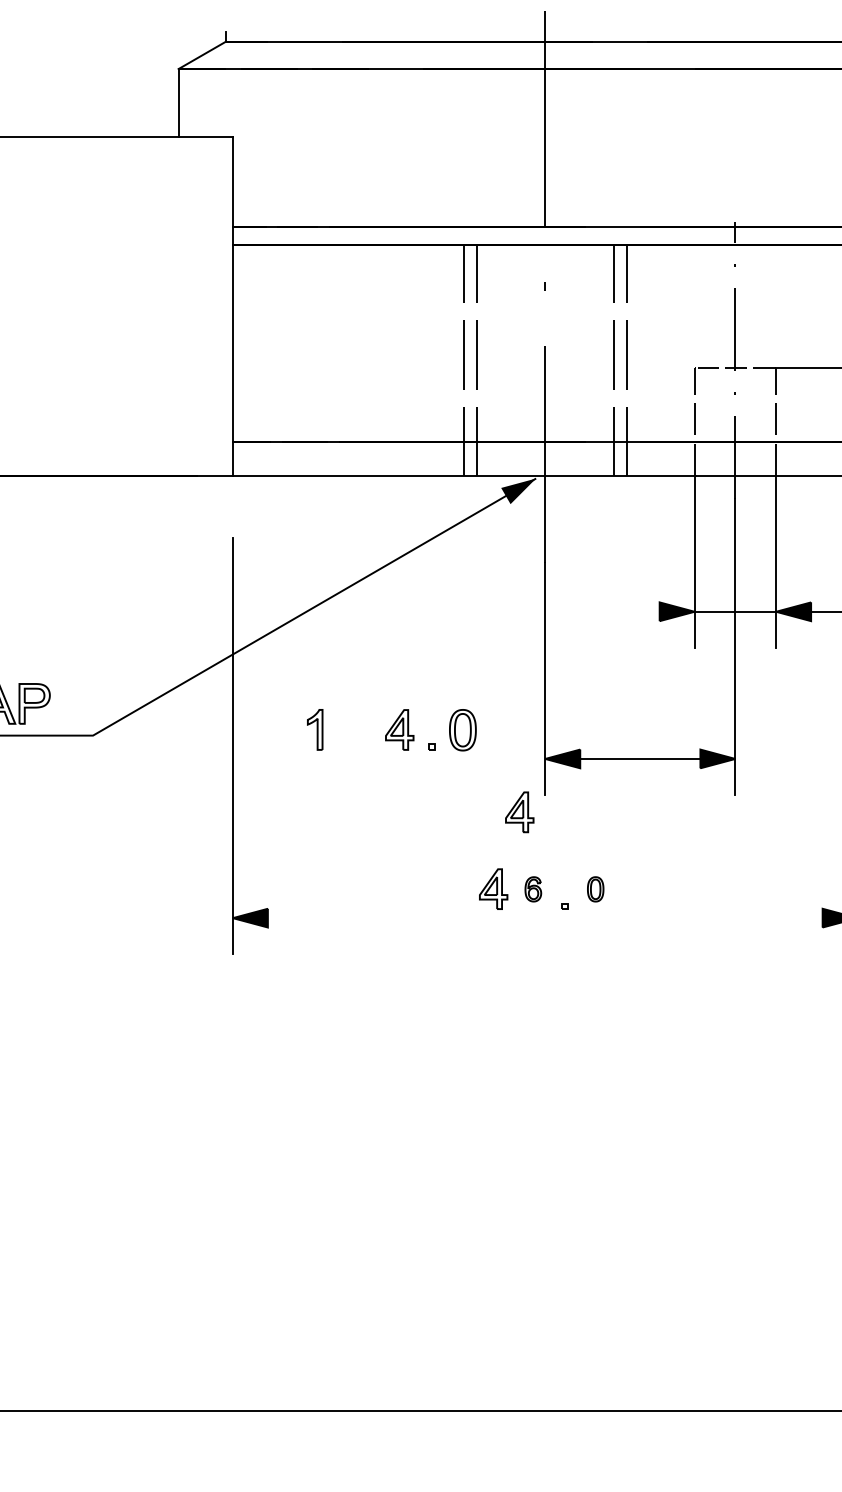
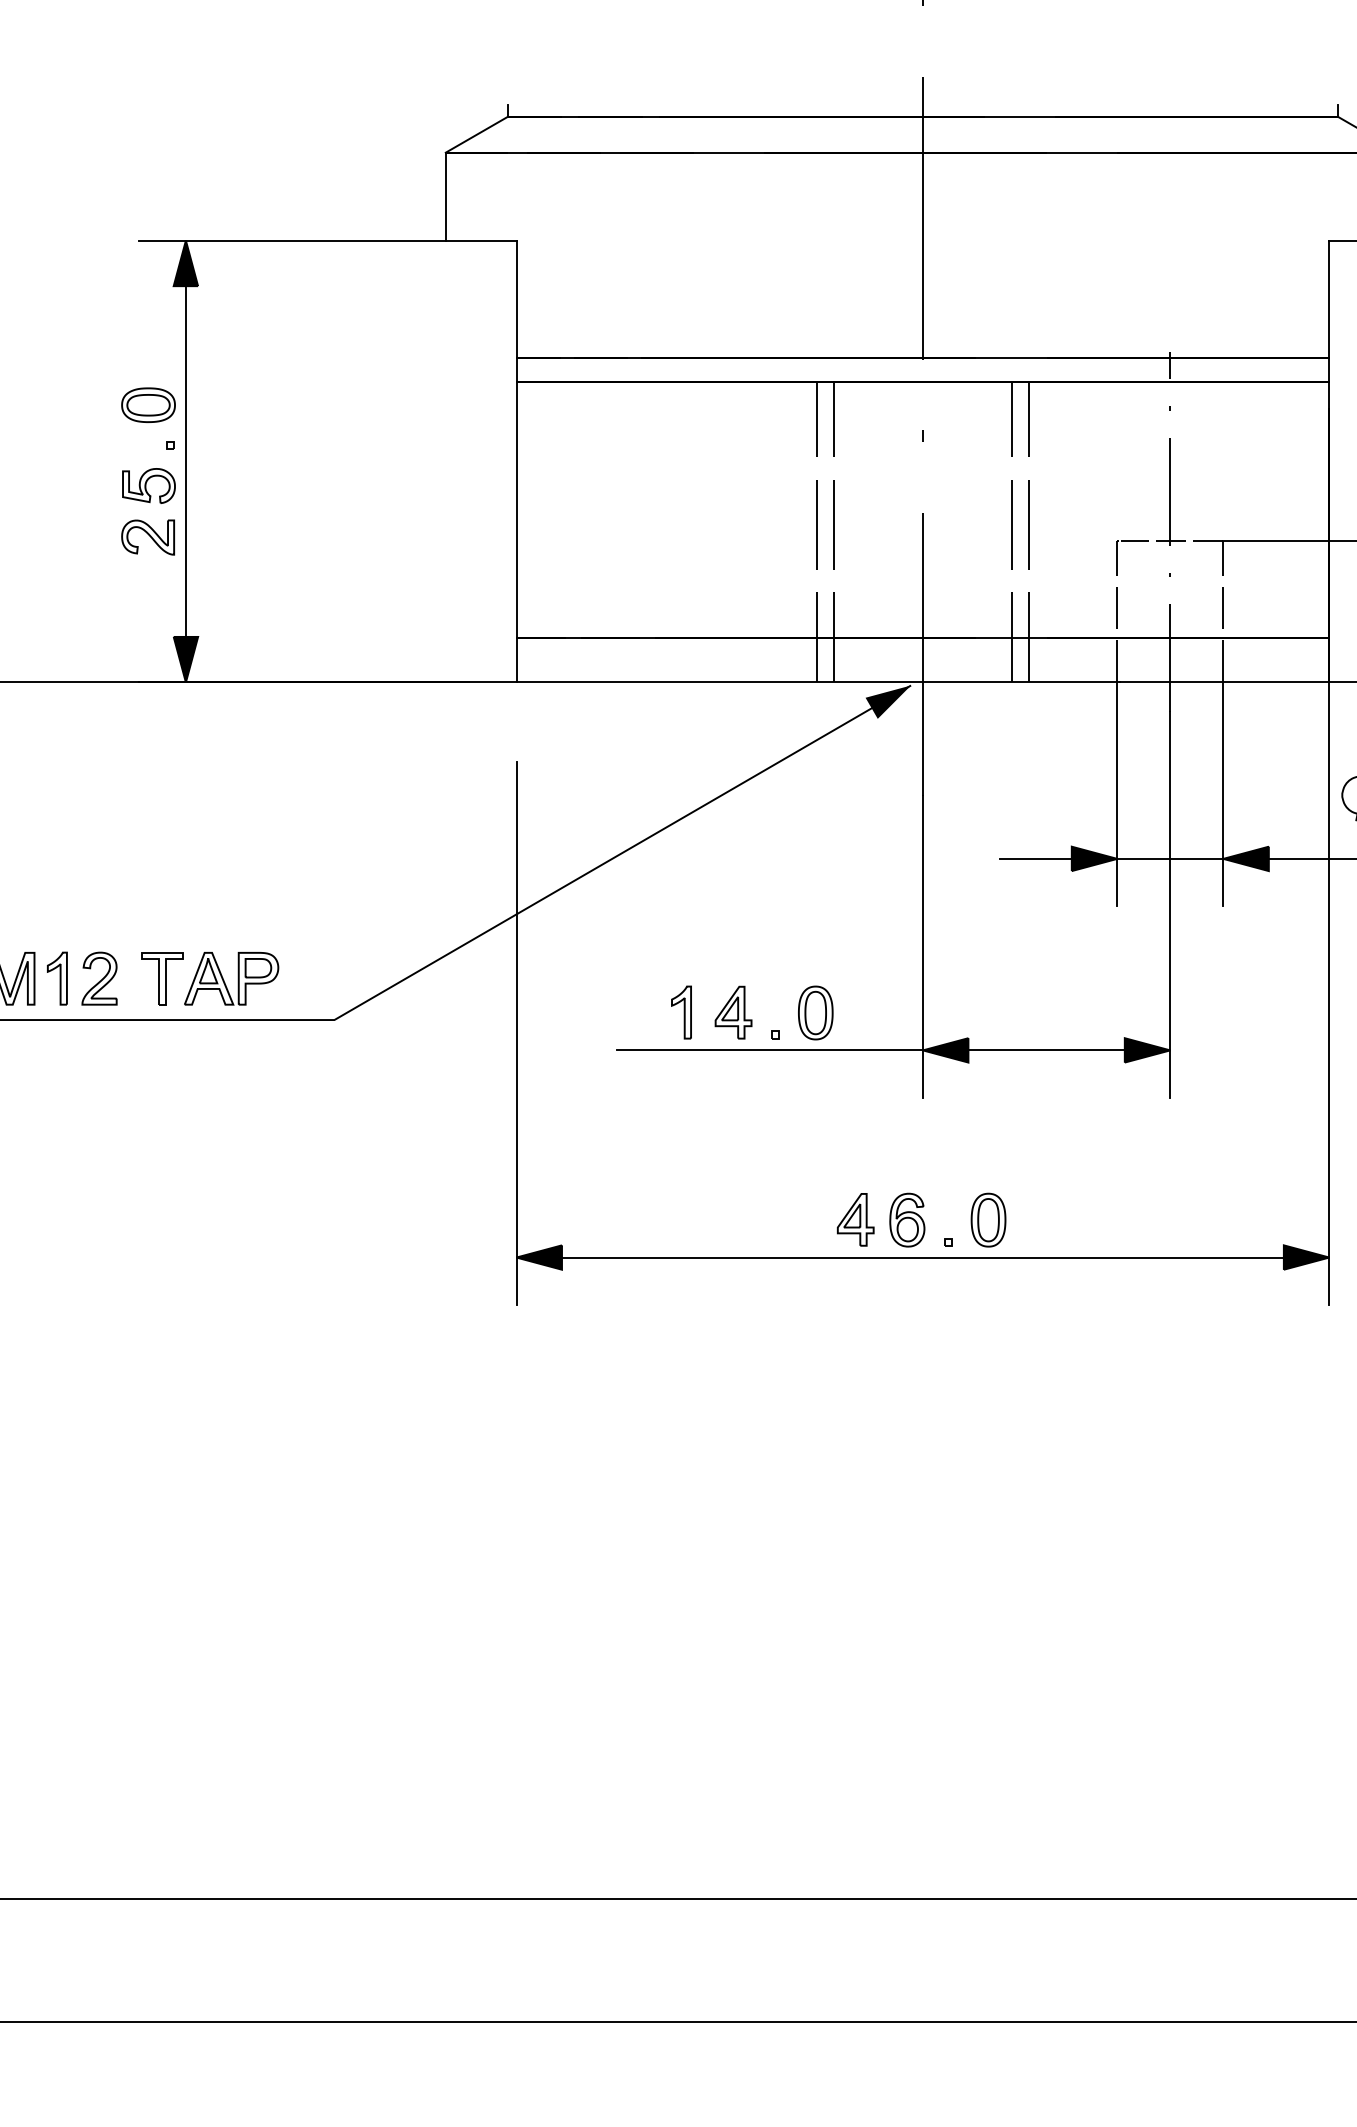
line: (631, 611) -> (1035, 858), added
part: (315, 729) -> (681, 1012), moved
line: (427, 759) -> (769, 1050), added
part: (519, 812) -> (889, 1119), removed
part: (533, 888) -> (907, 1219), size x1.67
part: (595, 888) -> (988, 1219), size x1.67
line: (544, 918) -> (922, 1257), added

